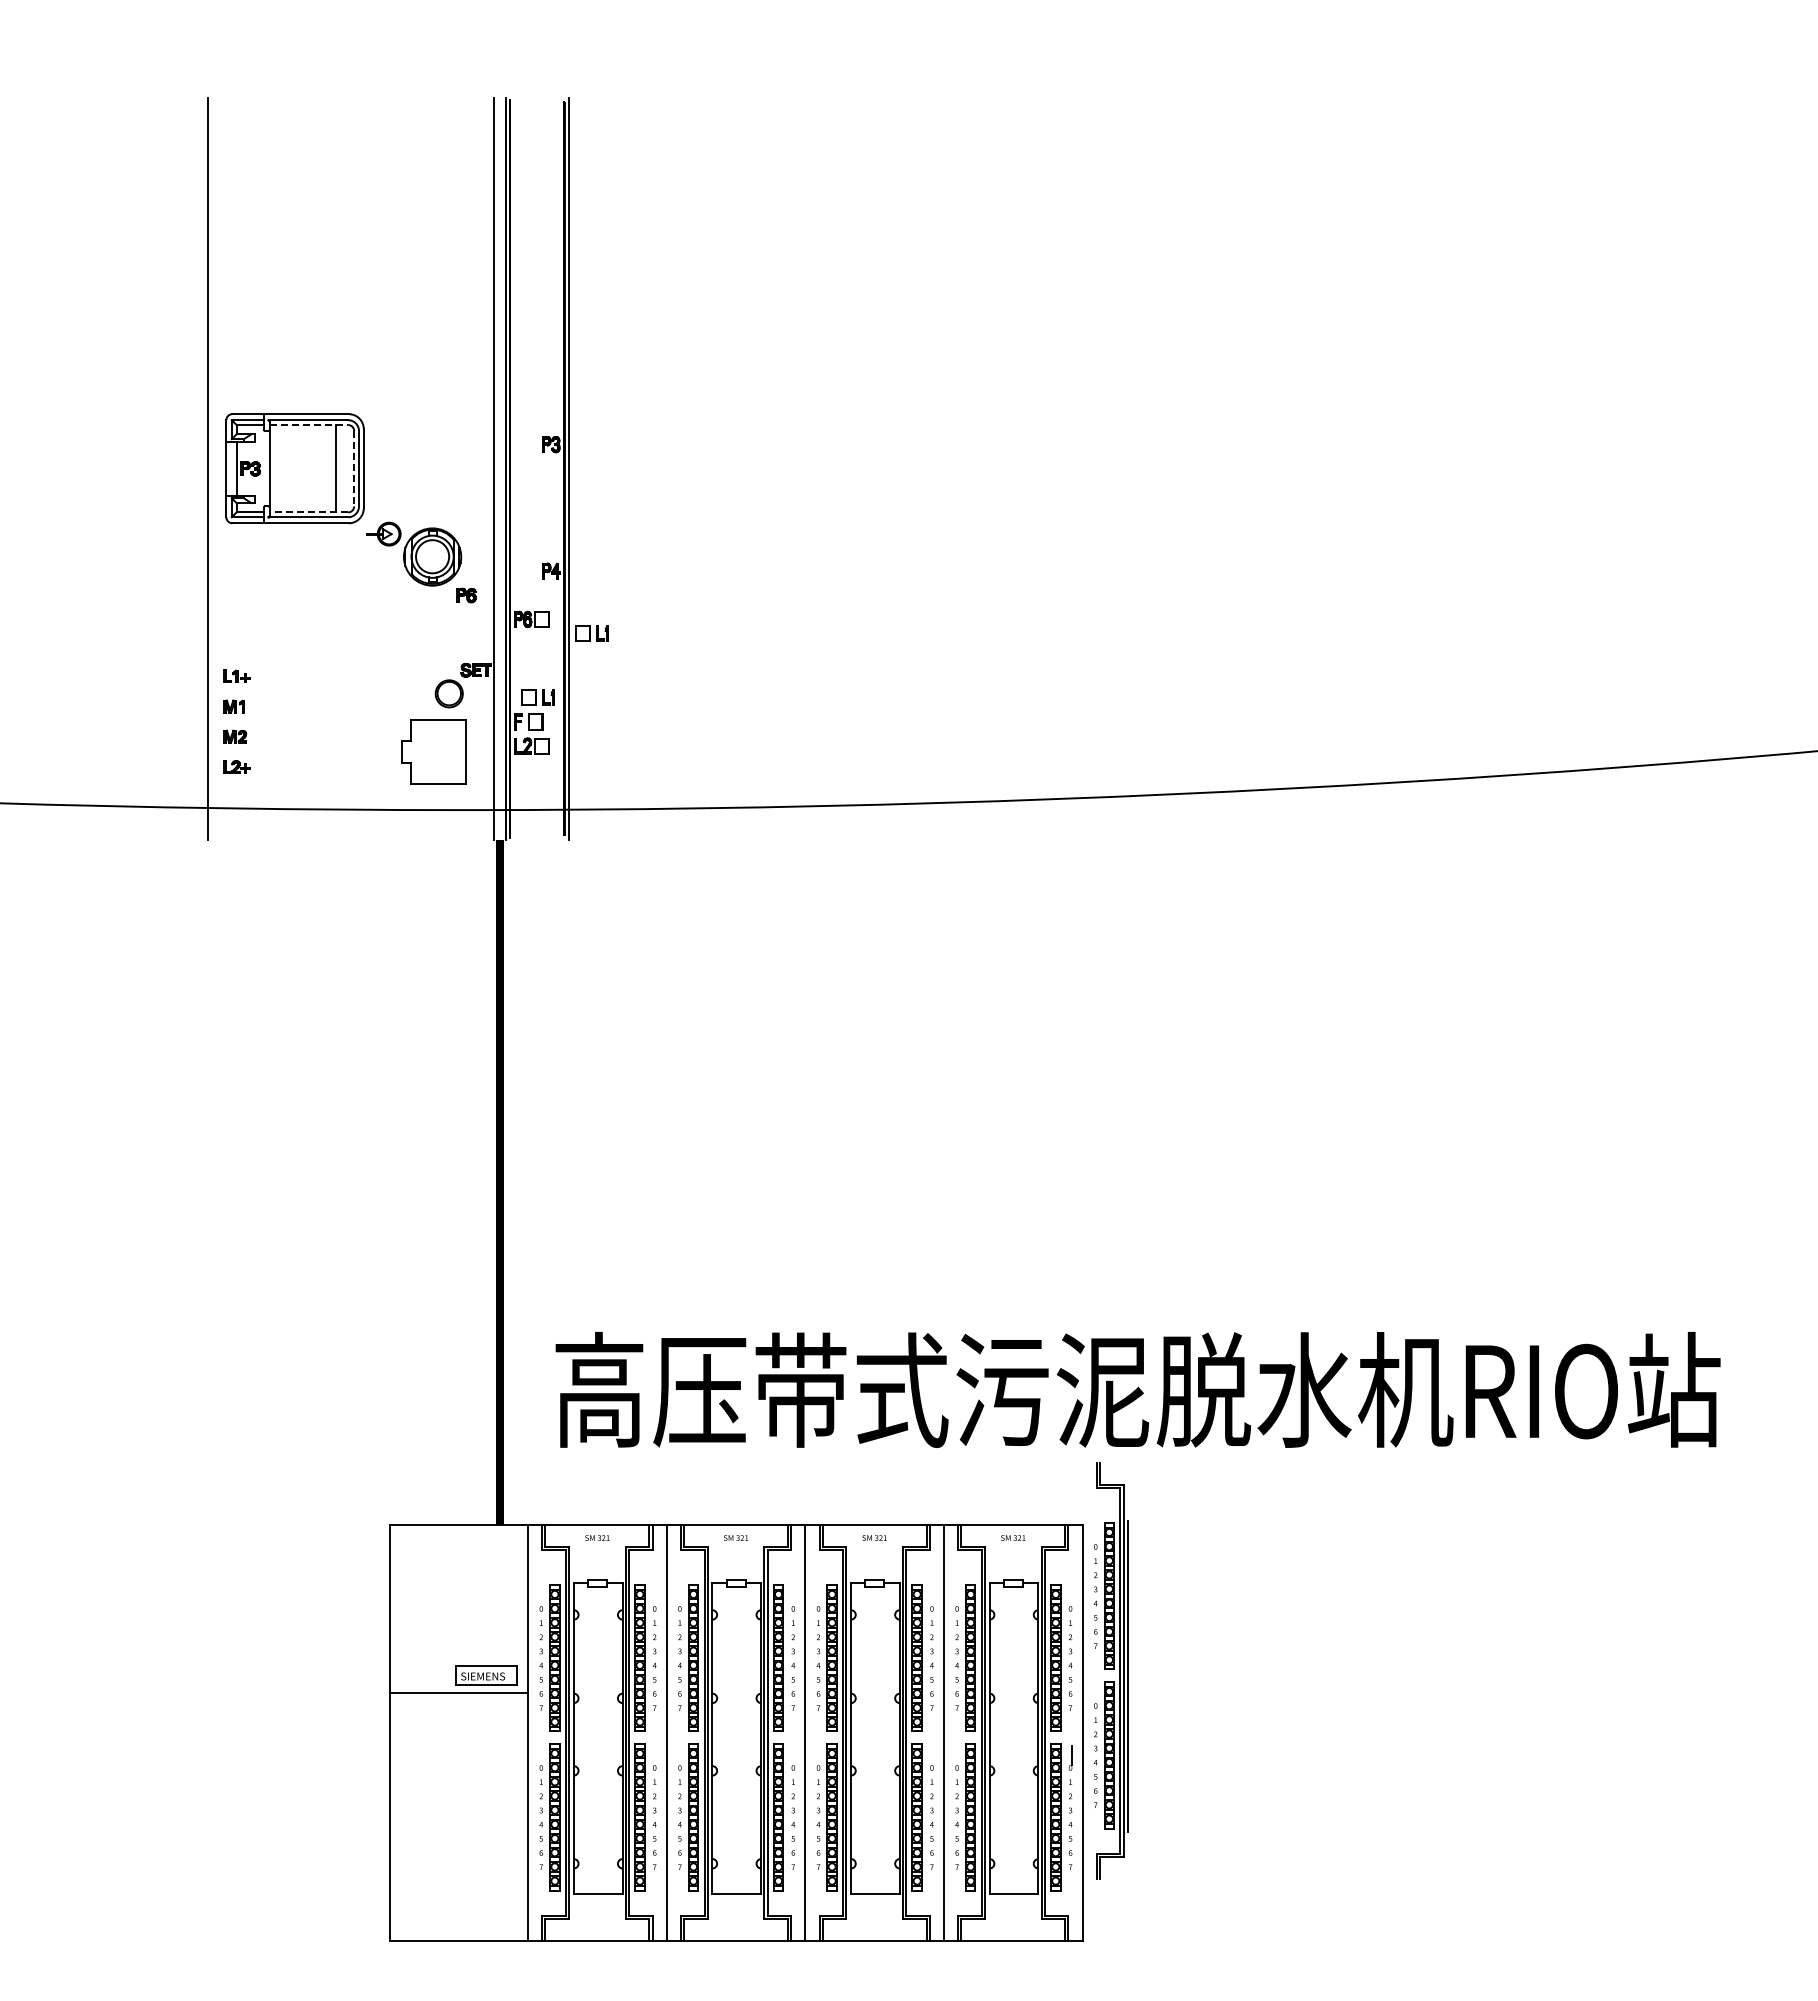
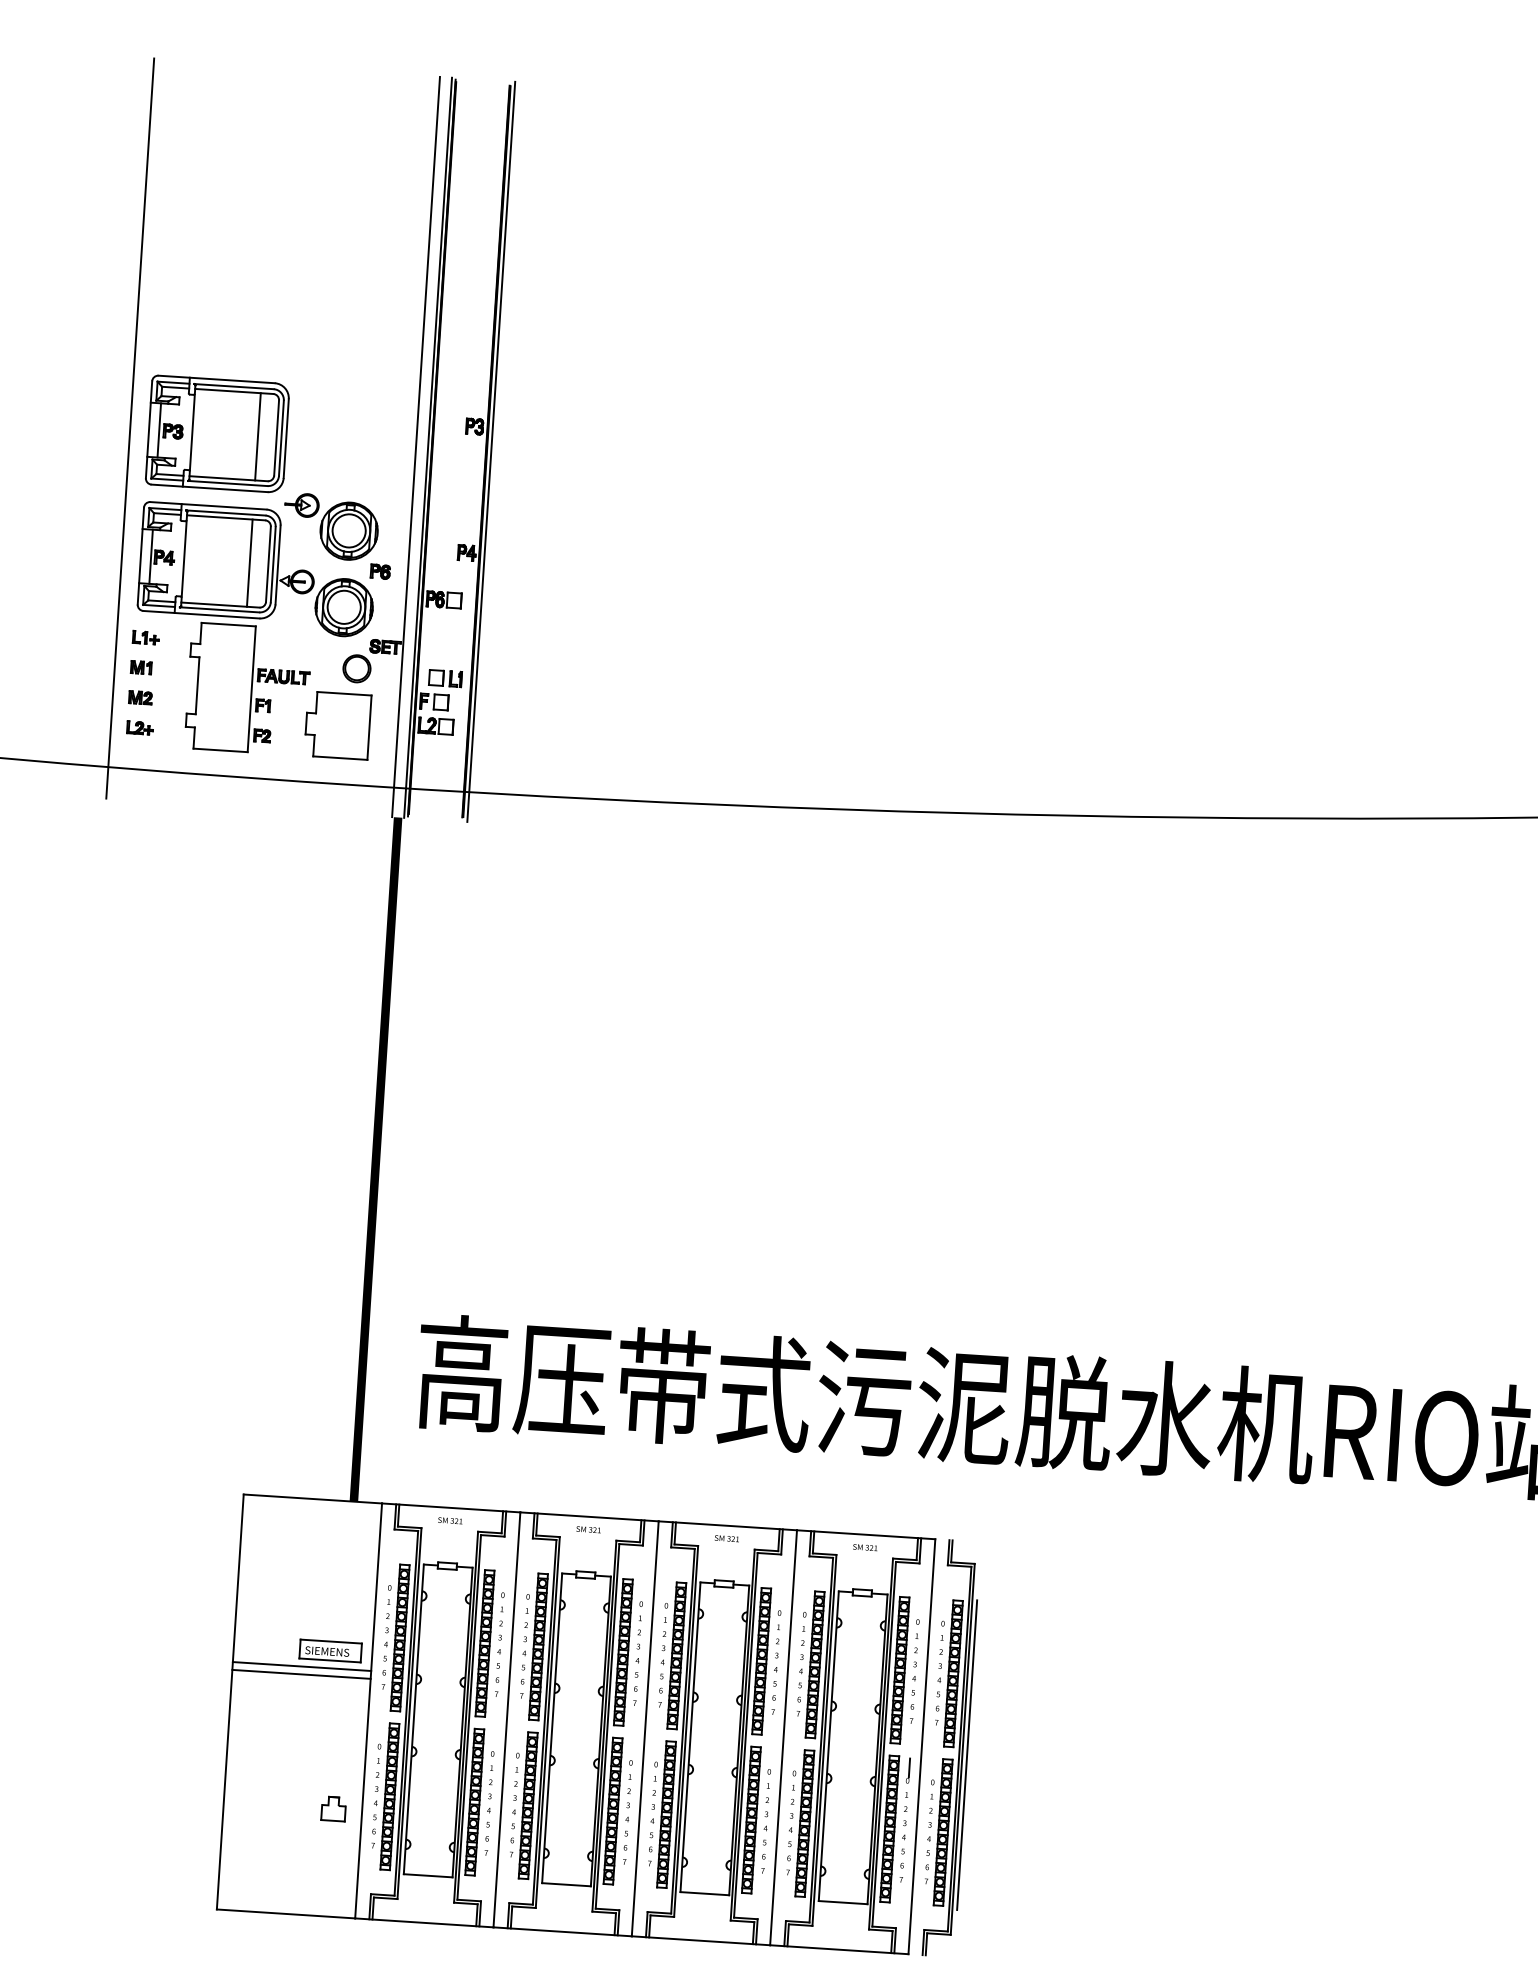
line: (309, 425) -> (234, 391), dashed -> solid
line: (354, 468) -> (276, 437), dashed -> solid
line: (308, 512) -> (228, 478), dashed -> solid
part: (591, 633) -> (502, 617), removed
part: (343, 661) -> (253, 629), added
part: (1110, 1670) -> (949, 1747), moved
line: (458, 1700) -> (301, 1673), added
part: (499, 1832) -> (333, 1808), added

